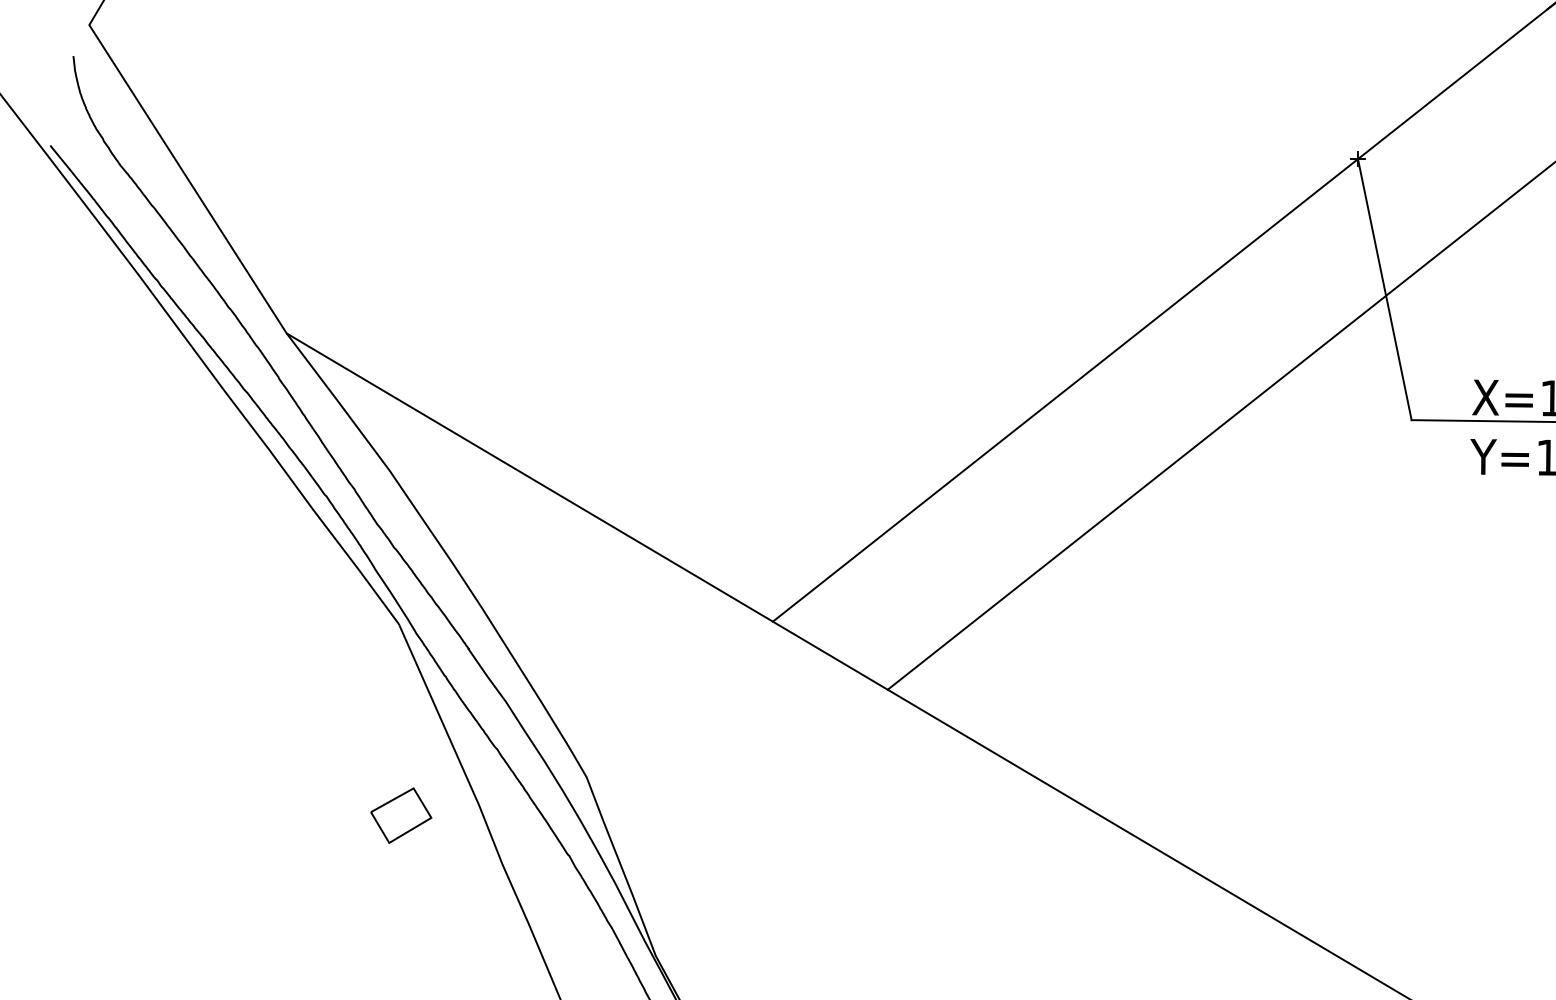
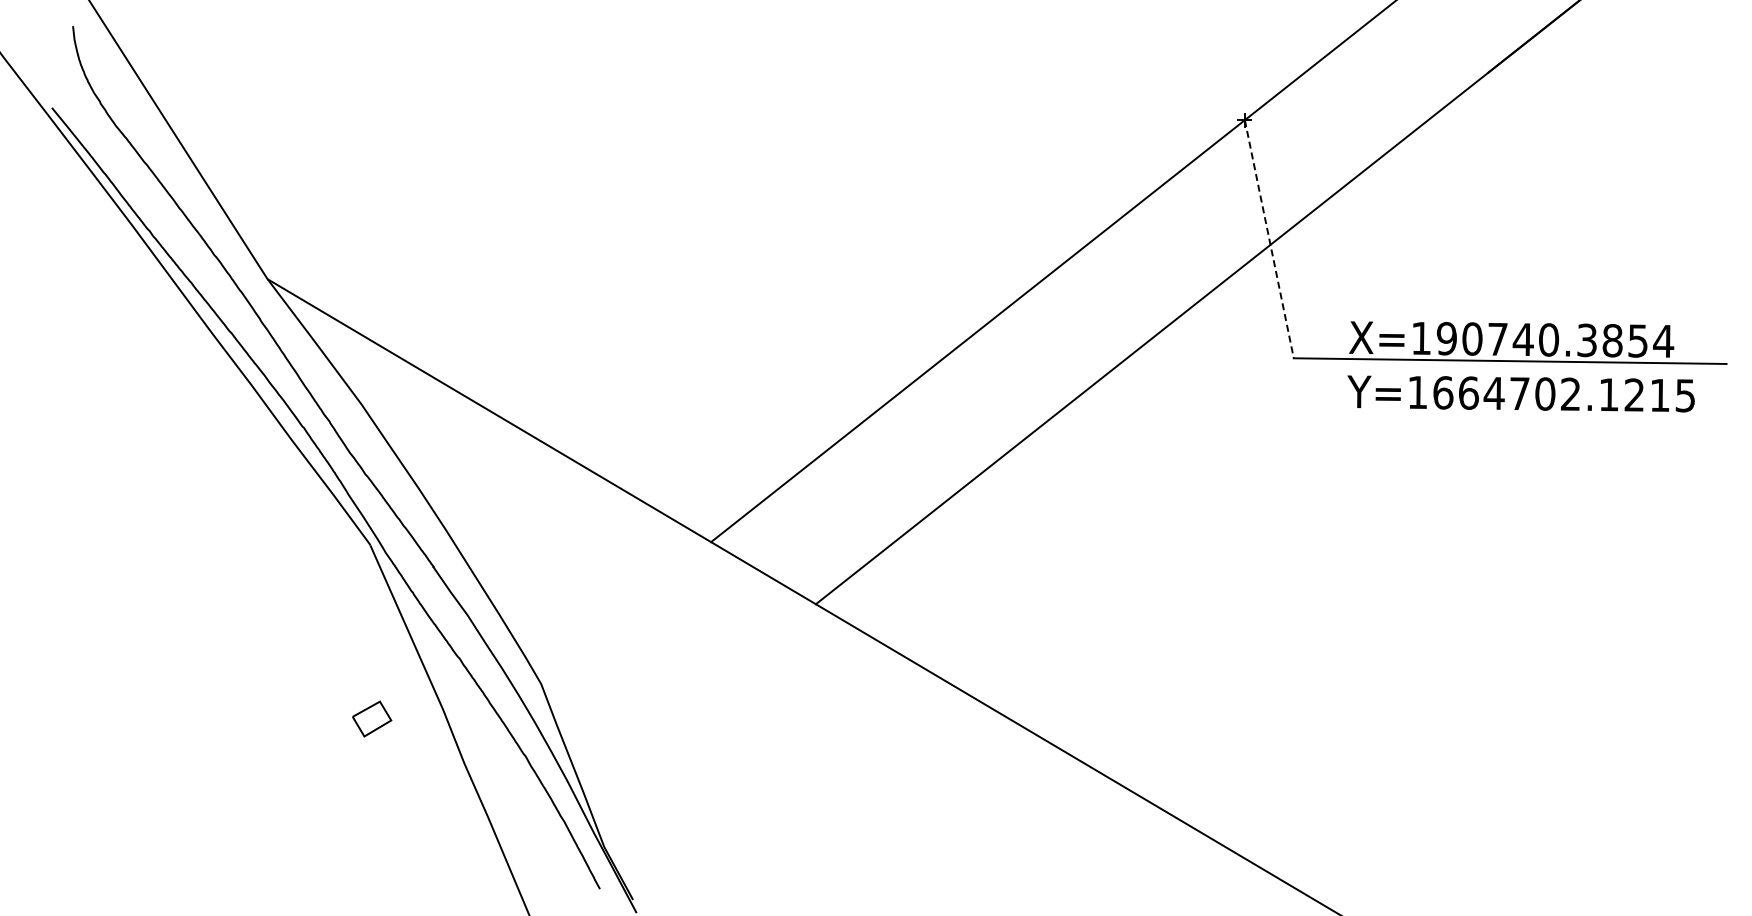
line: (1384, 289) -> (1269, 239), solid -> dashed
part: (400, 815) -> (371, 718), size x0.7

